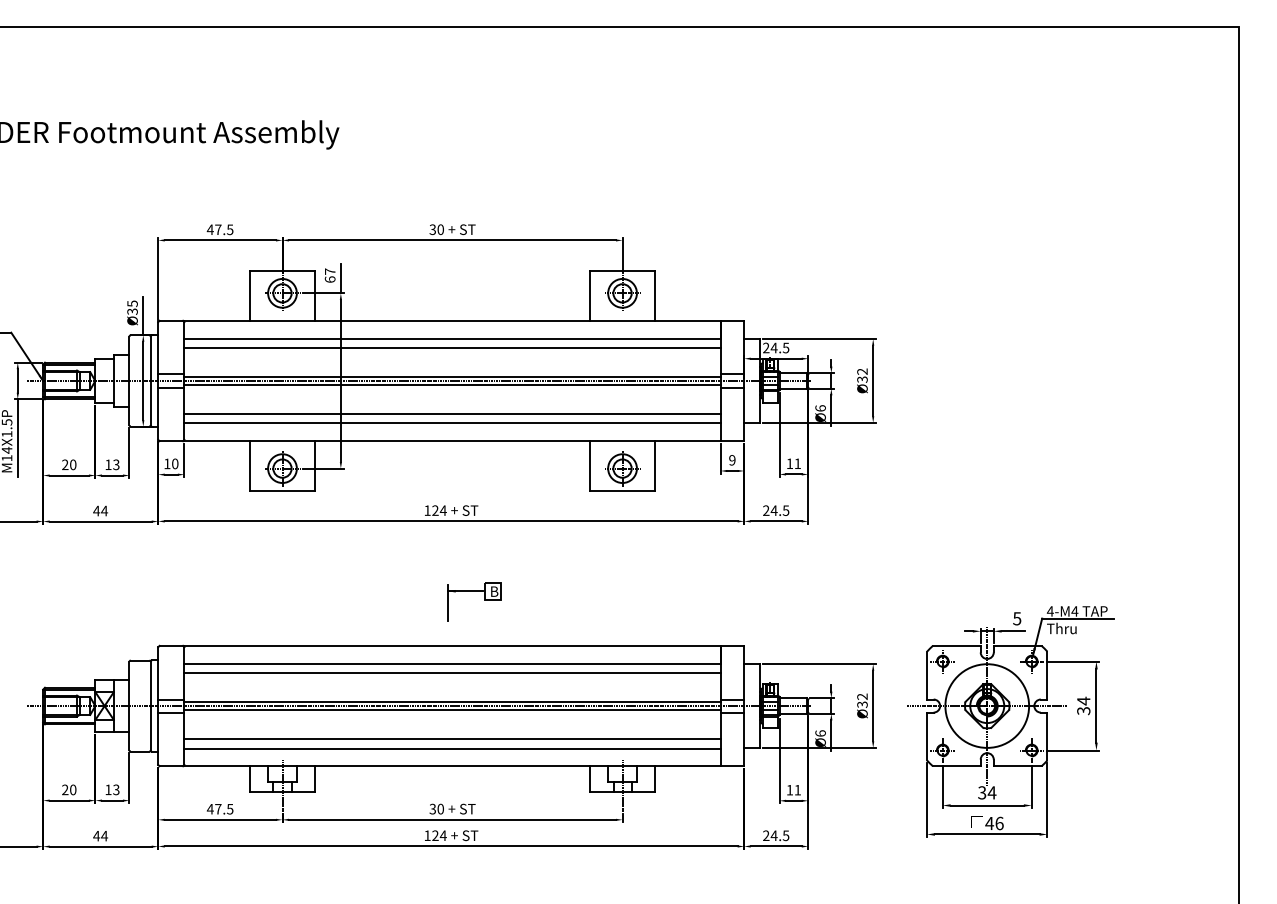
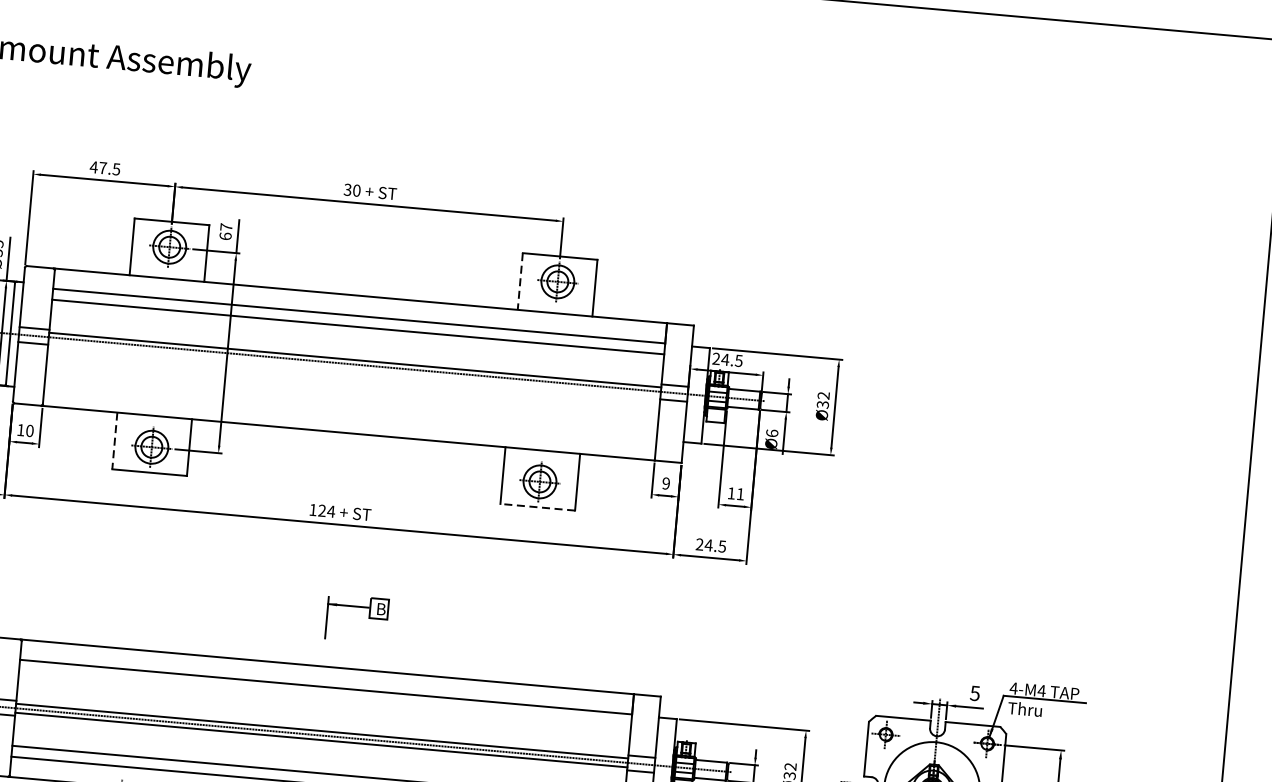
line: (589, 295) -> (519, 280), solid -> dashed
line: (452, 384) -> (354, 368), removed
line: (452, 413) -> (351, 401), removed
line: (452, 423) -> (350, 413), removed
line: (249, 466) -> (114, 441), solid -> dashed
line: (622, 490) -> (537, 506), solid -> dashed
line: (452, 673) -> (325, 698), removed

